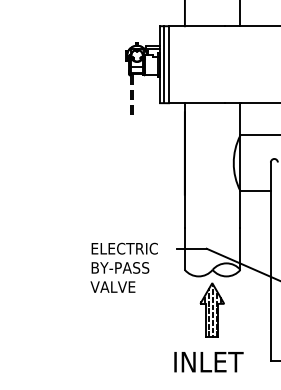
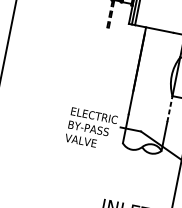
line: (240, 209) -> (169, 108), solid -> dashed
text: (123, 267) -> (90, 128), moved
part: (211, 309) -> (135, 174), removed

